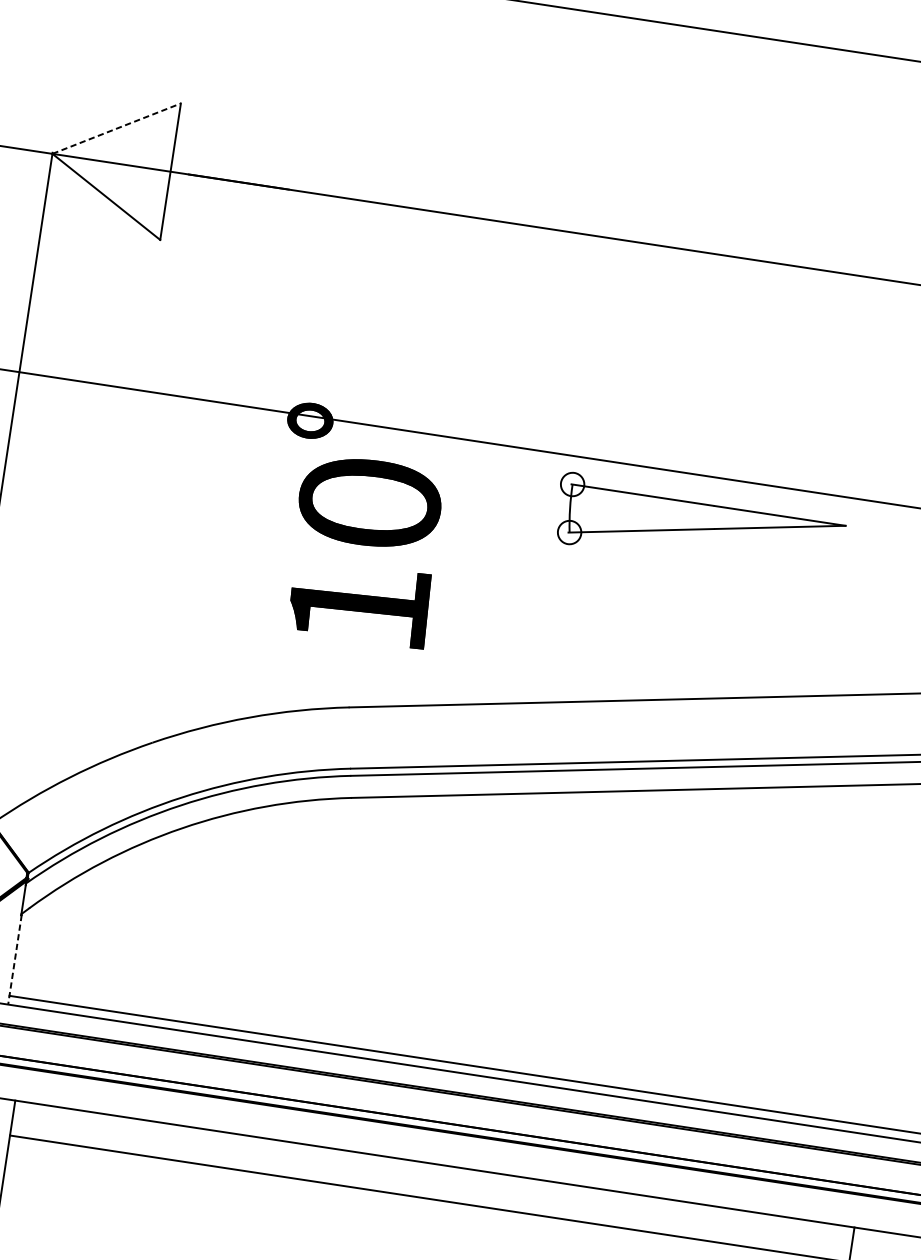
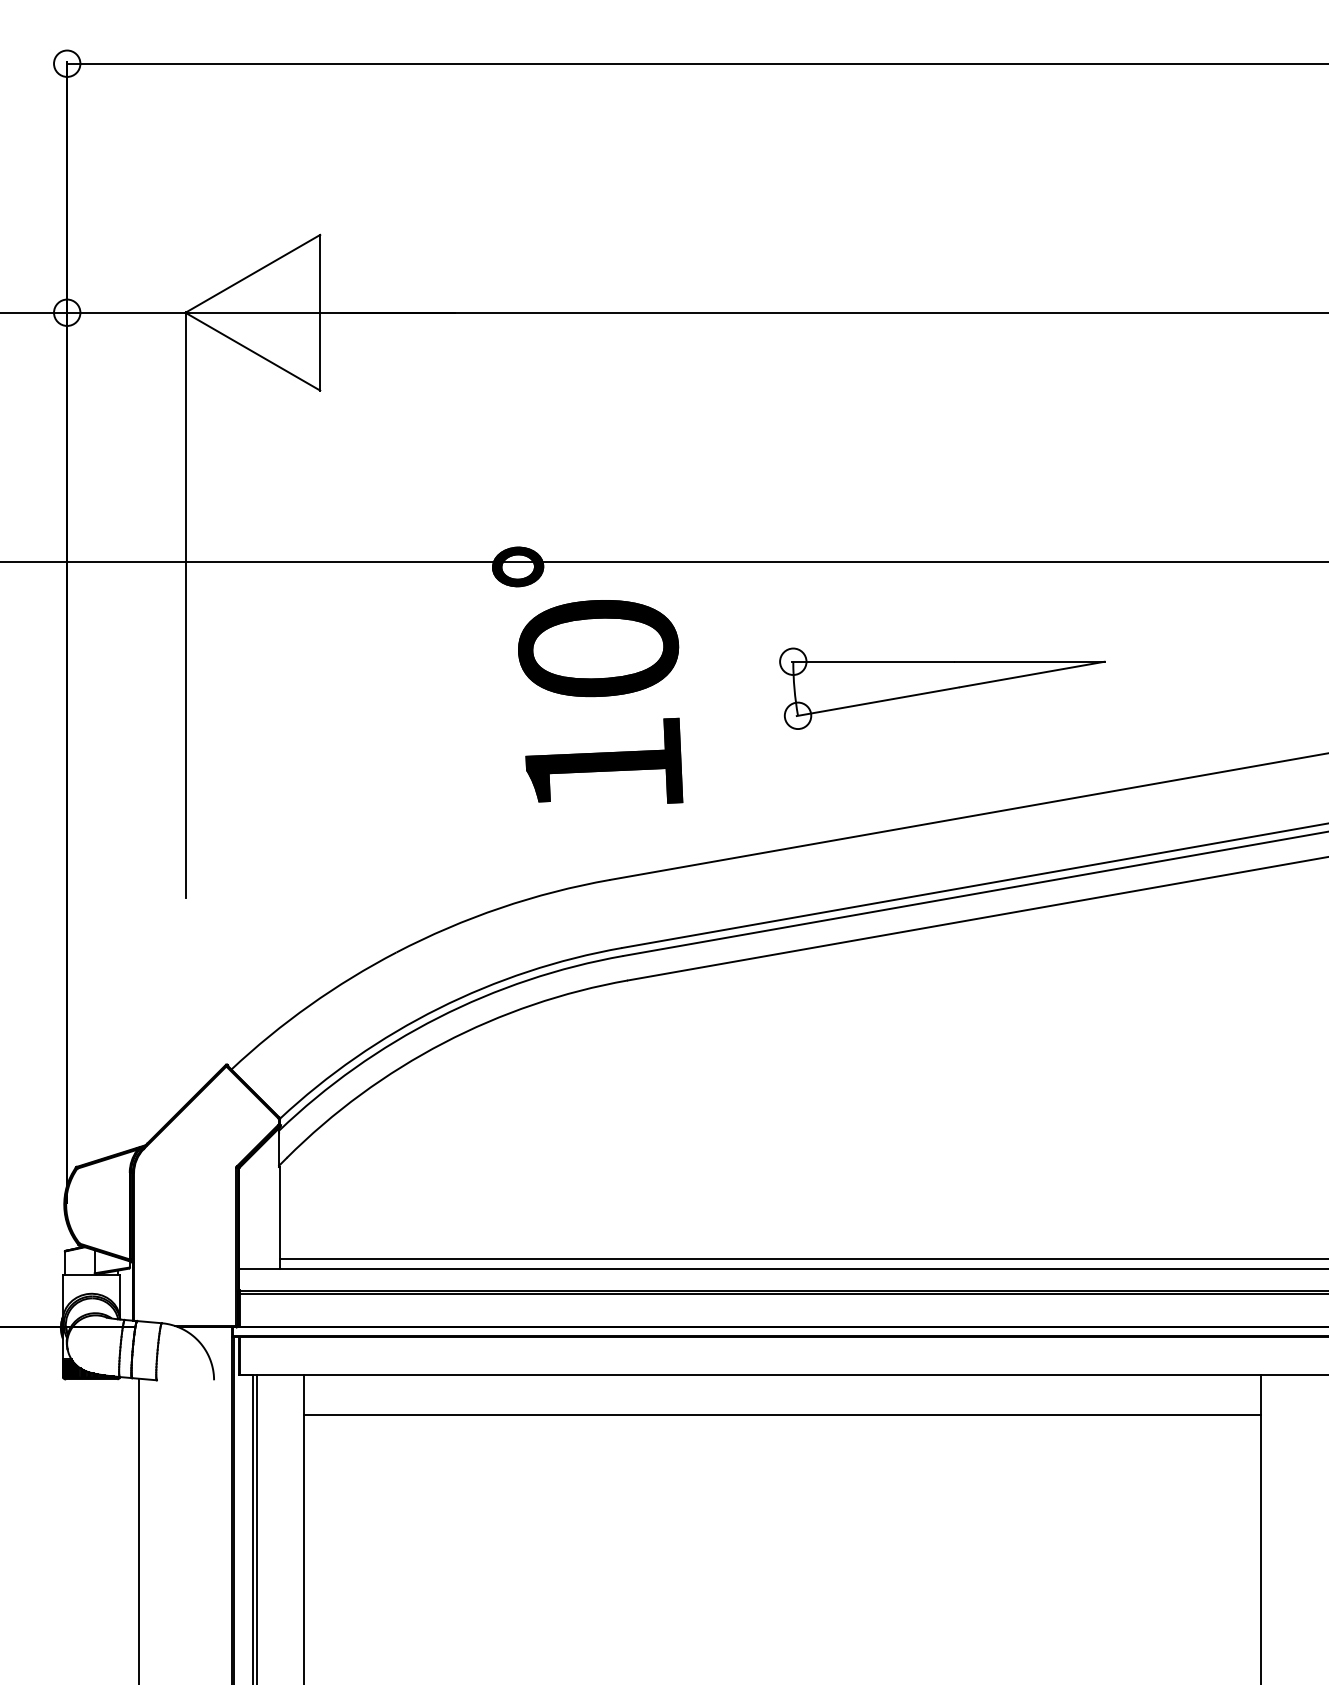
line: (116, 128) -> (252, 273), dashed -> solid
part: (699, 527) -> (942, 688), moved
line: (14, 960) -> (279, 1218), dashed -> solid

